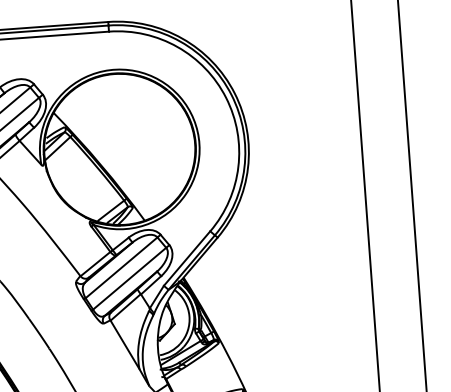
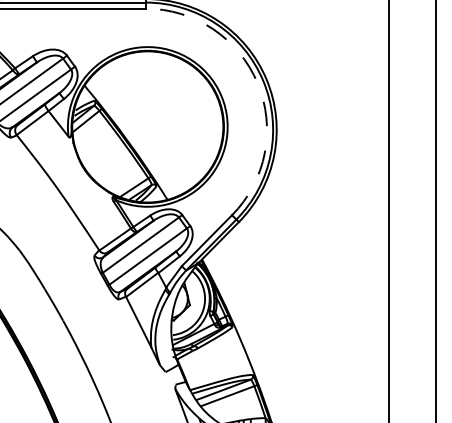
arc: (225, 98) -> (257, 83), solid -> dashed

